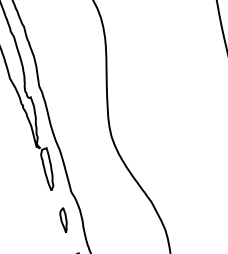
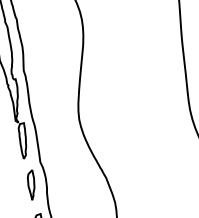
part: (63, 219) -> (31, 184), size x1.43

